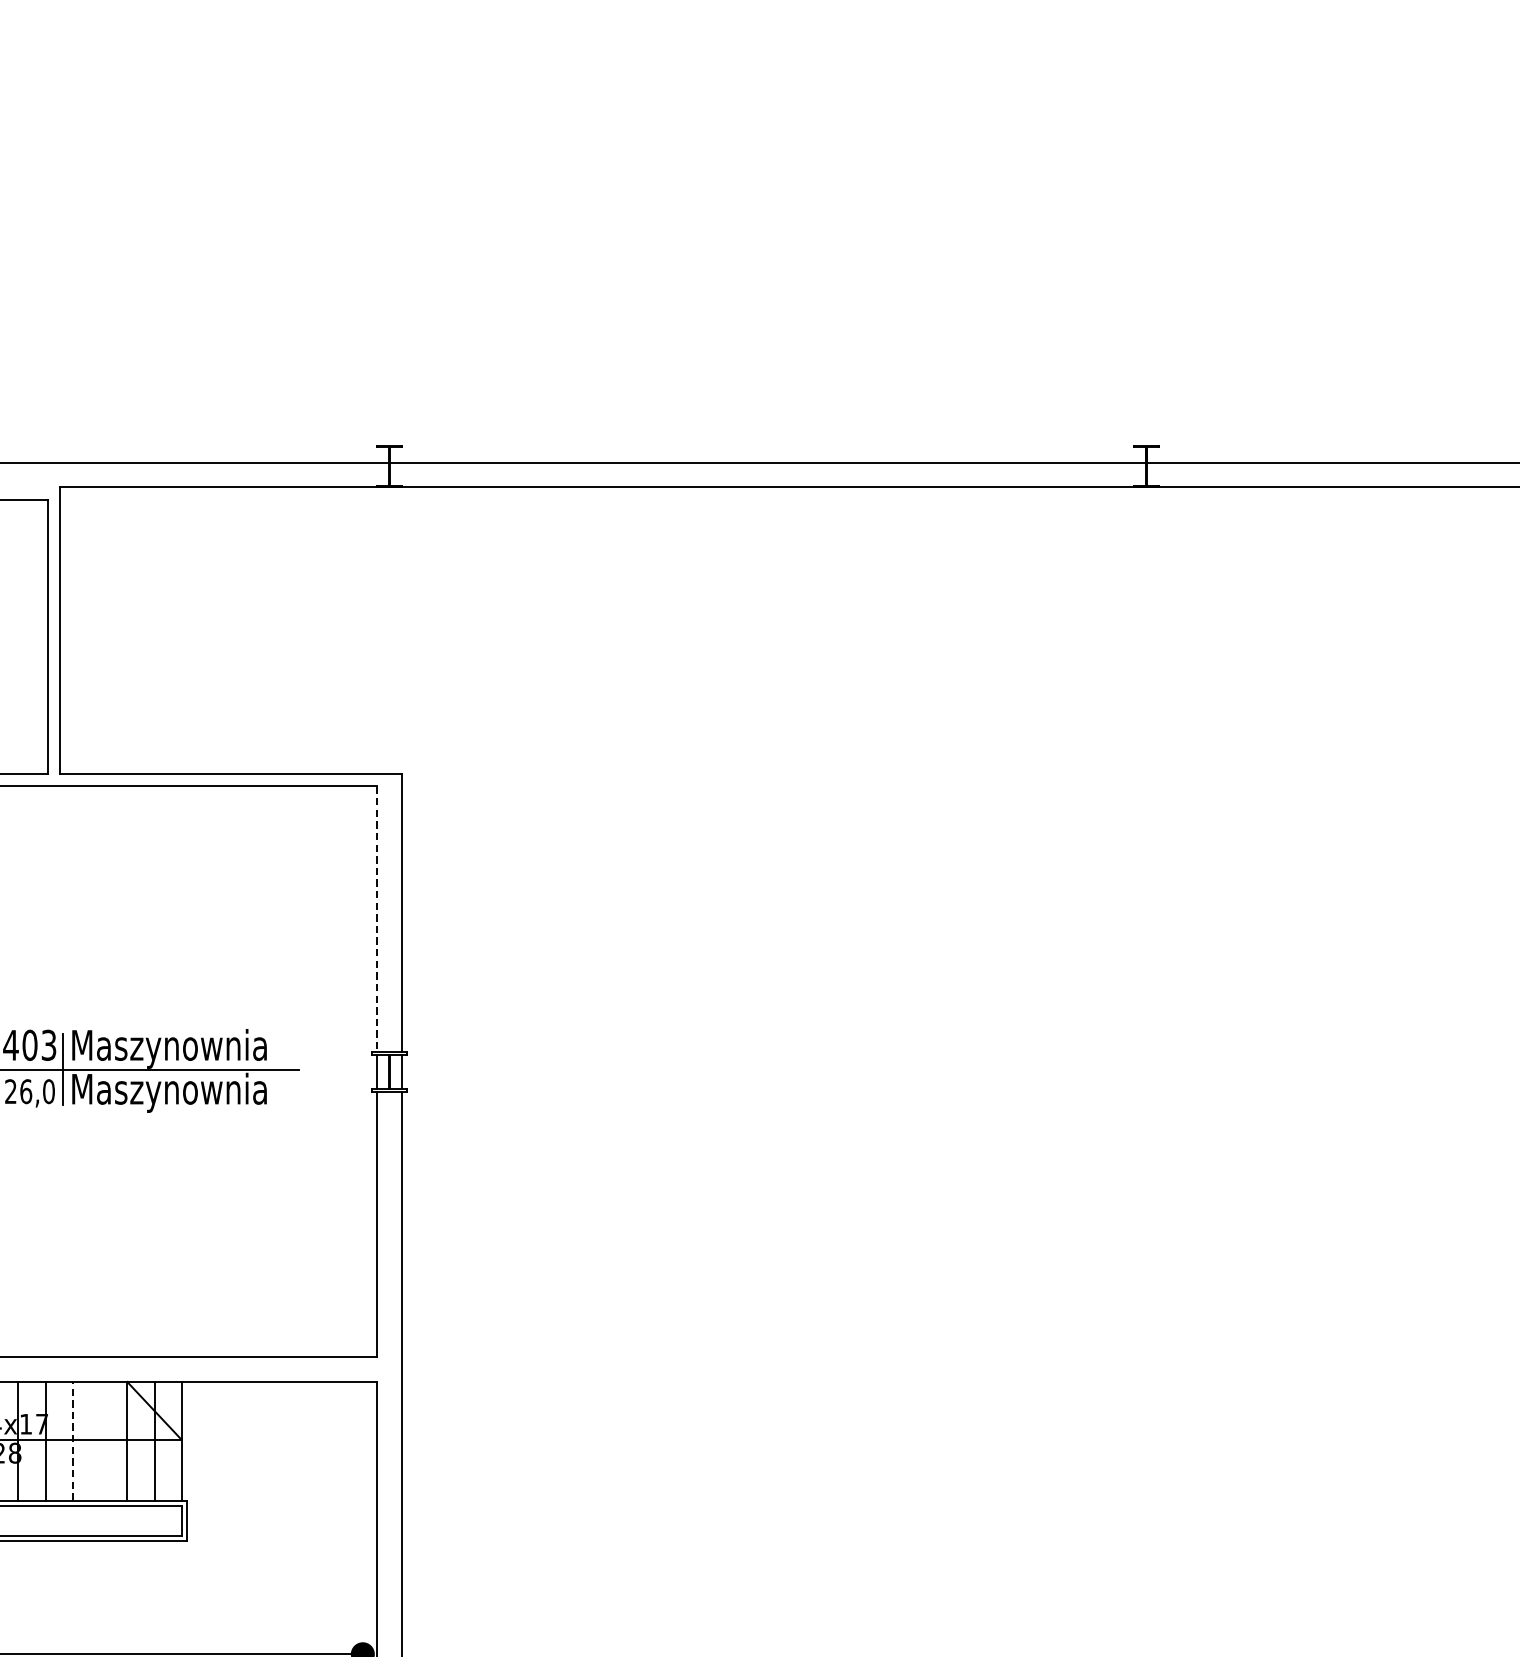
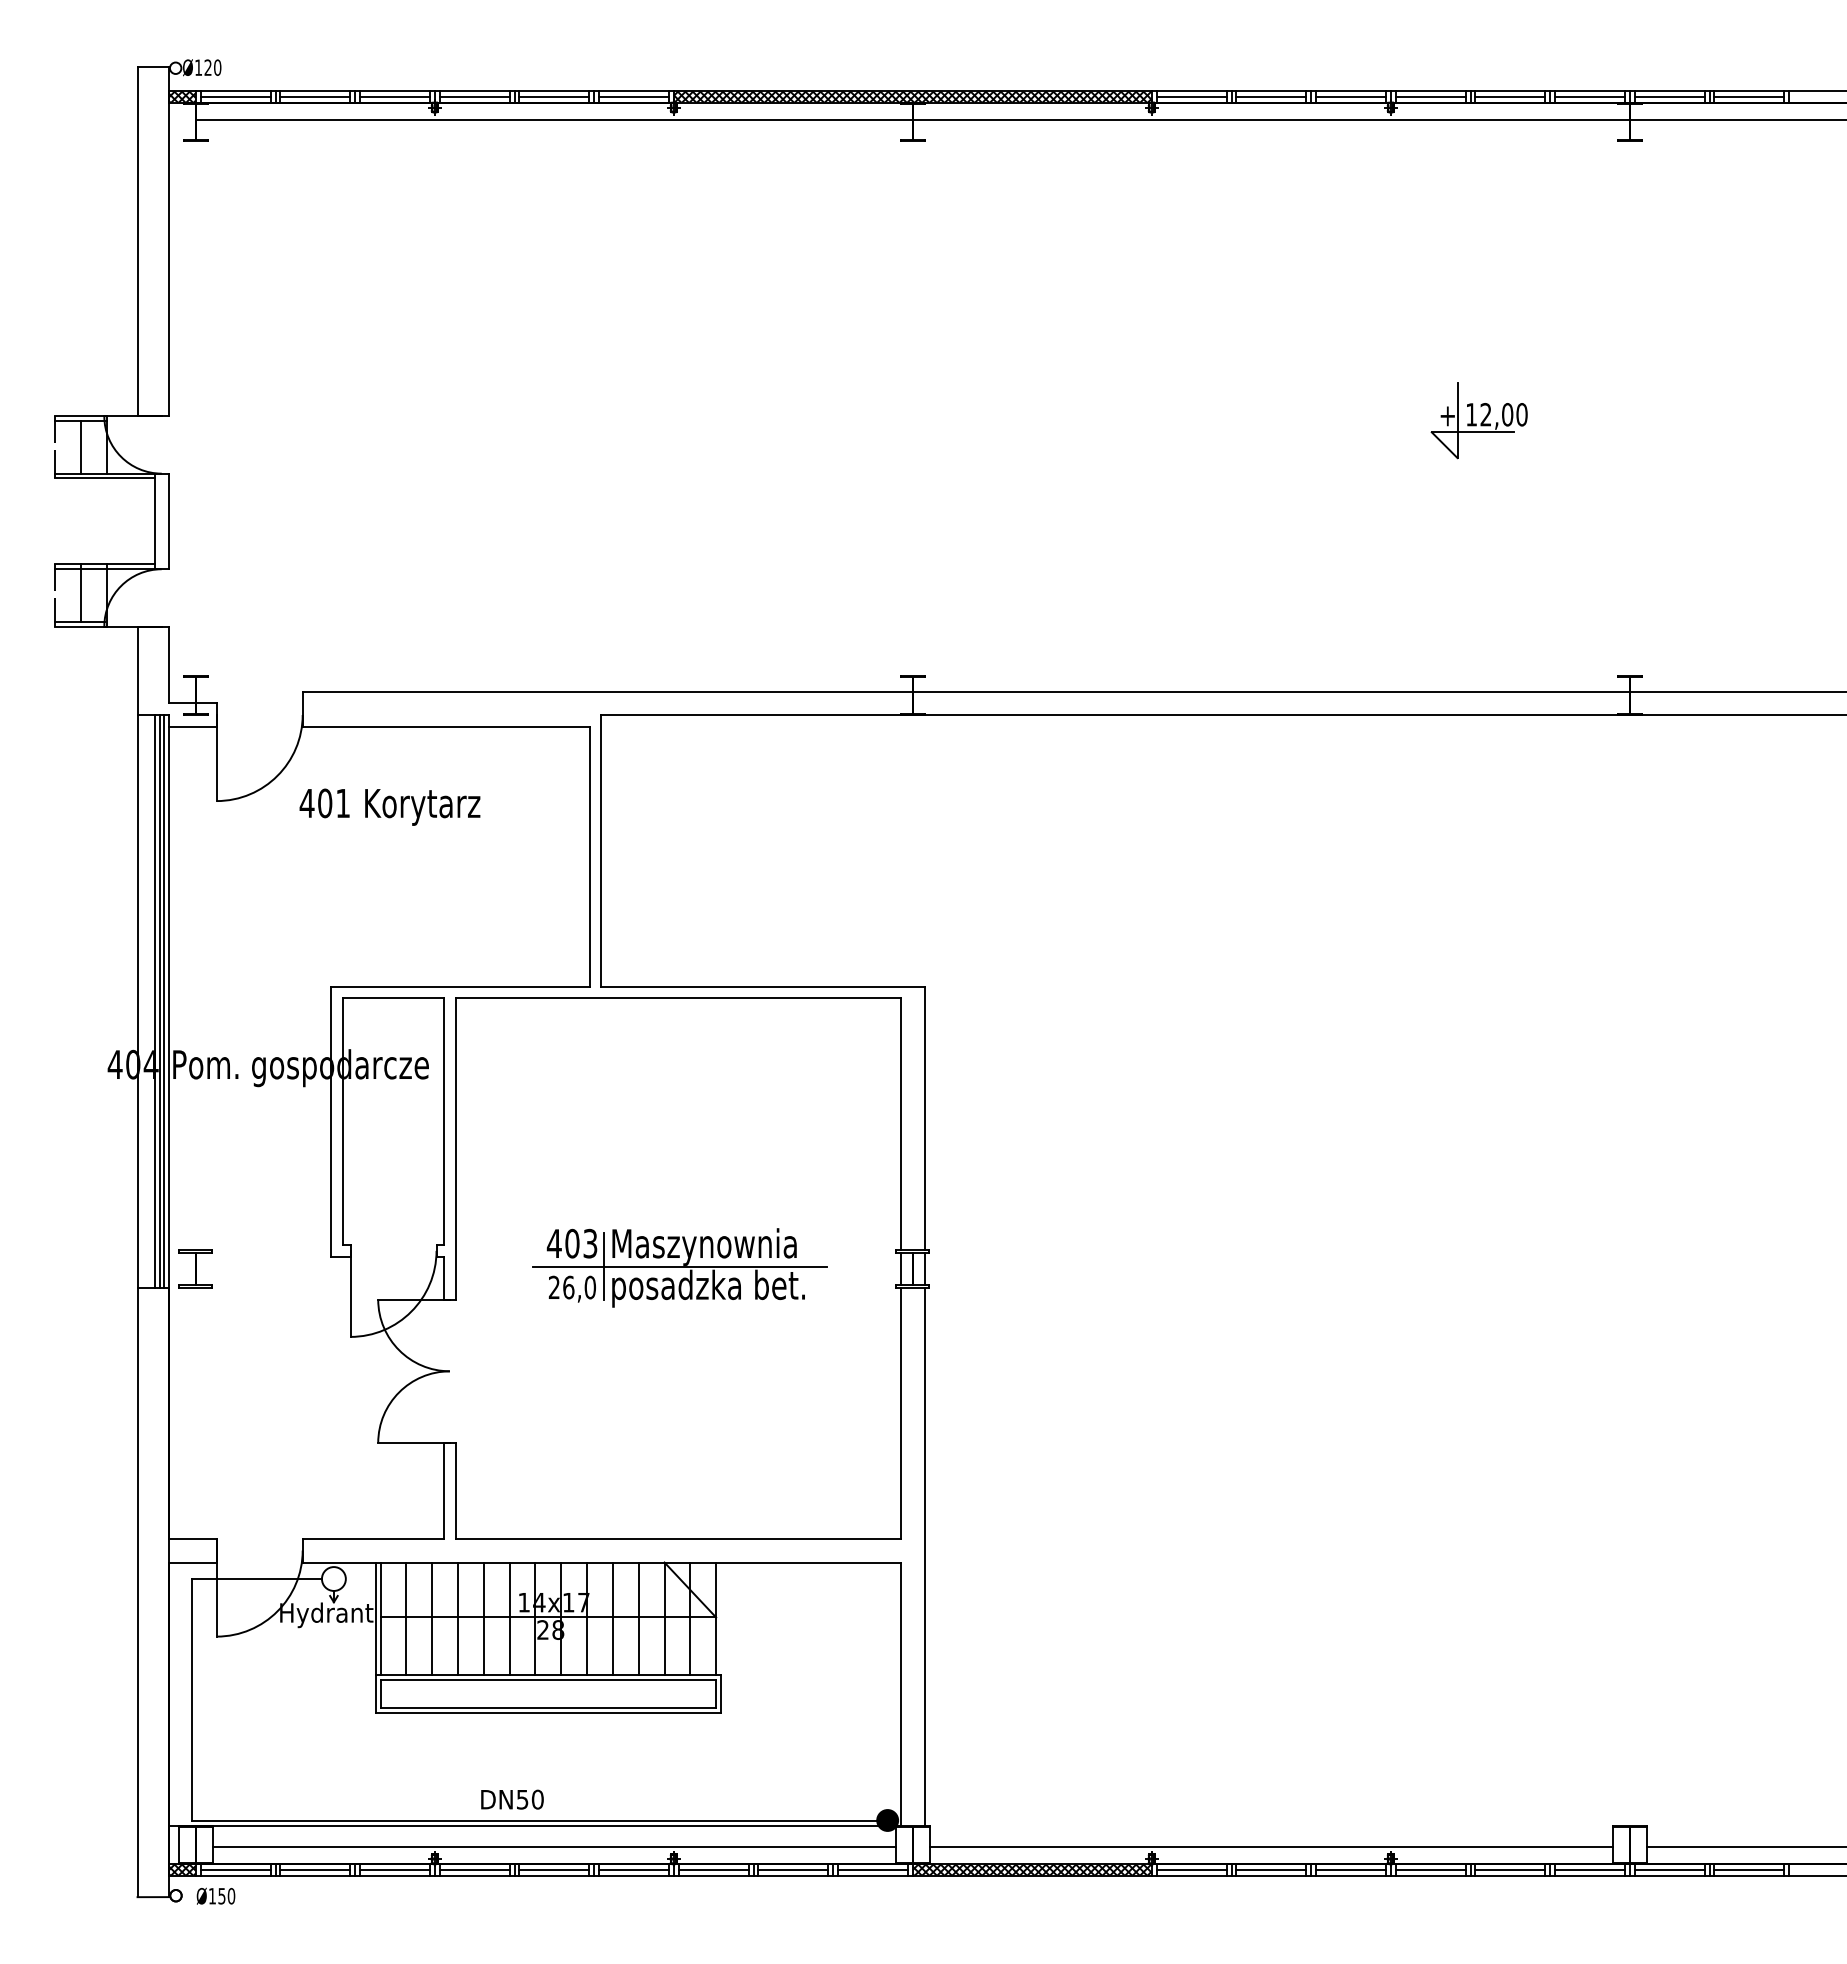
part: (986, 176) -> (1478, 420), added
line: (376, 919) -> (900, 1124), dashed -> solid
text: (173, 1092) -> (708, 1288), Maszynownia -> posadzka bet.
line: (72, 1441) -> (612, 1618), dashed -> solid
line: (99, 1441) -> (638, 1618), added

